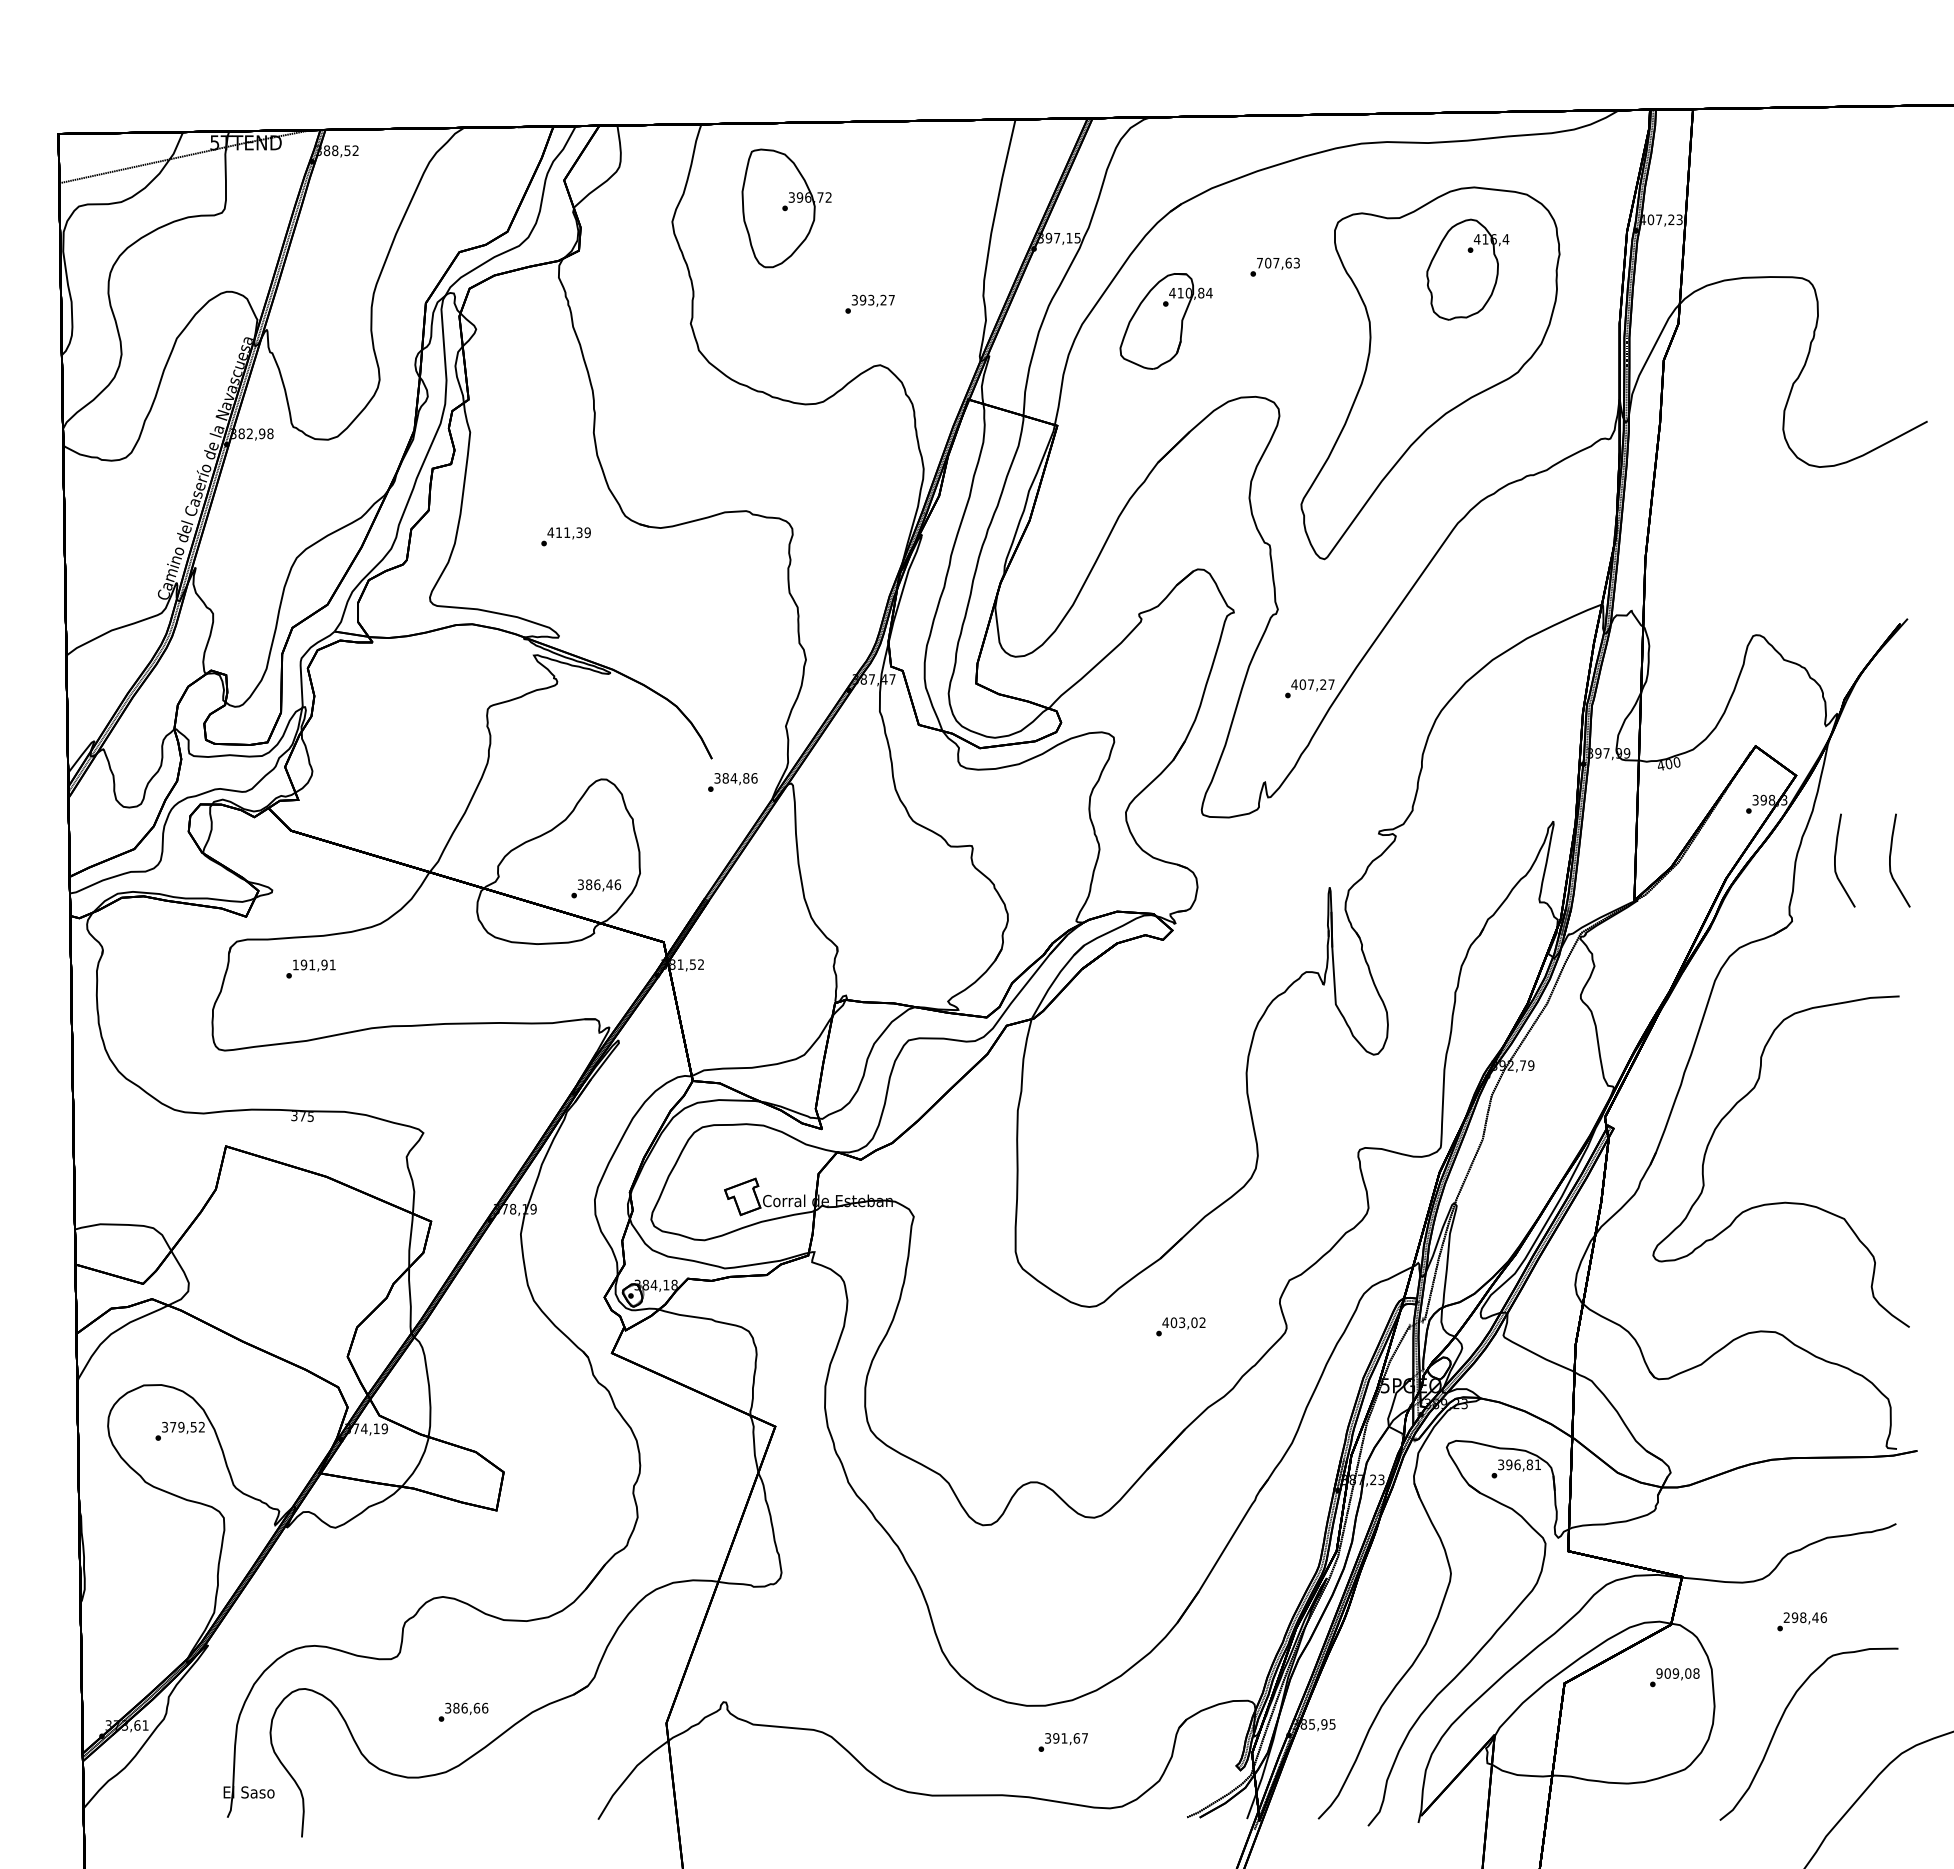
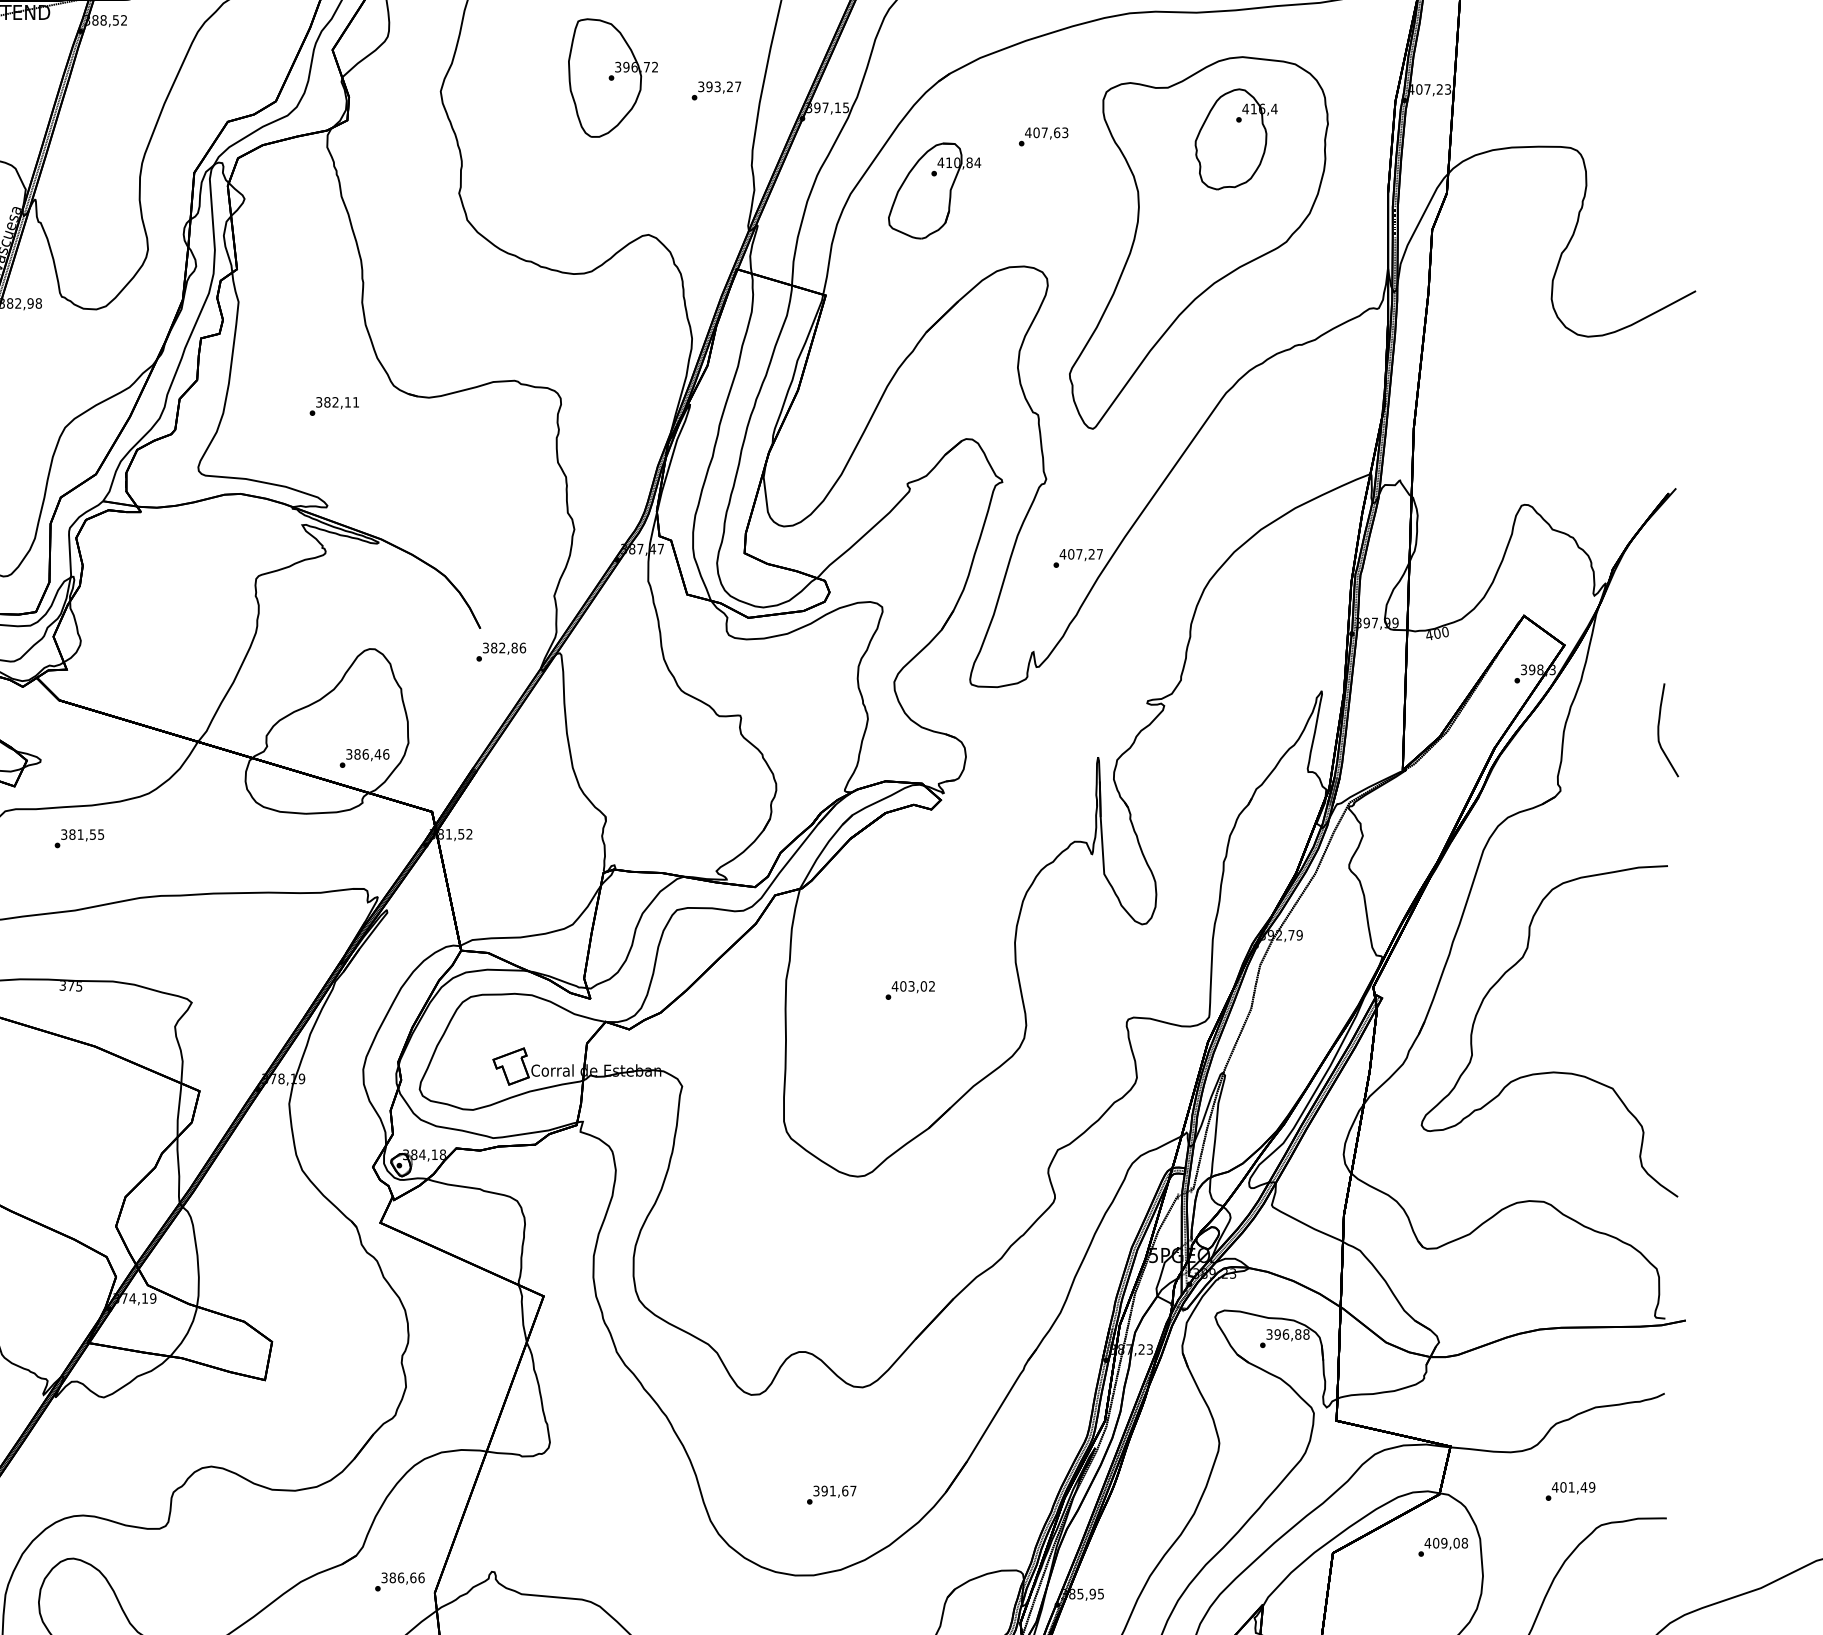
part: (786, 208) -> (612, 78), moved
text: (1259, 263) -> (1027, 133), 707,63 -> 407,63
text: (869, 303) -> (715, 90), moved
text: (568, 532) -> (336, 402), 411,39 -> 382,11
text: (733, 778) -> (501, 648), 384,86 -> 382,86
curve: (1835, 860) -> (1603, 730), removed
text: (313, 964) -> (81, 834), 191,91 -> 381,55
text: (1180, 1326) -> (909, 990), moved
text: (1538, 1464) -> (1306, 1334), 396,81 -> 396,88
text: (1804, 1617) -> (1572, 1487), 298,46 -> 401,49
text: (1659, 1673) -> (1427, 1543), 909,08 -> 409,08
text: (463, 1711) -> (399, 1581), moved
text: (1062, 1742) -> (830, 1495), moved

